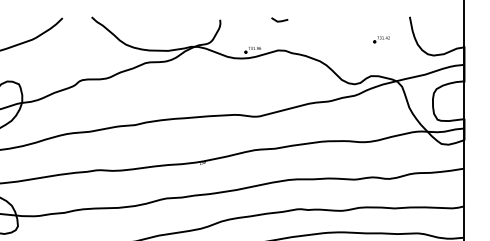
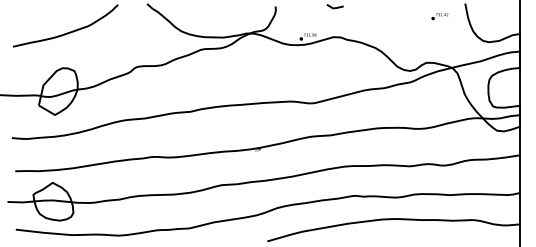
part: (381, 39) -> (439, 16), moved

